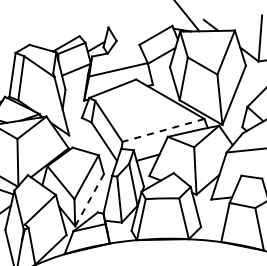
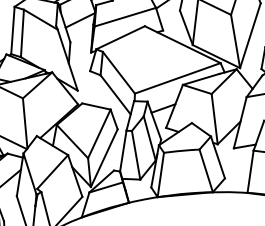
line: (163, 130) -> (177, 78), dashed -> solid
line: (89, 200) -> (104, 158), dashed -> solid

